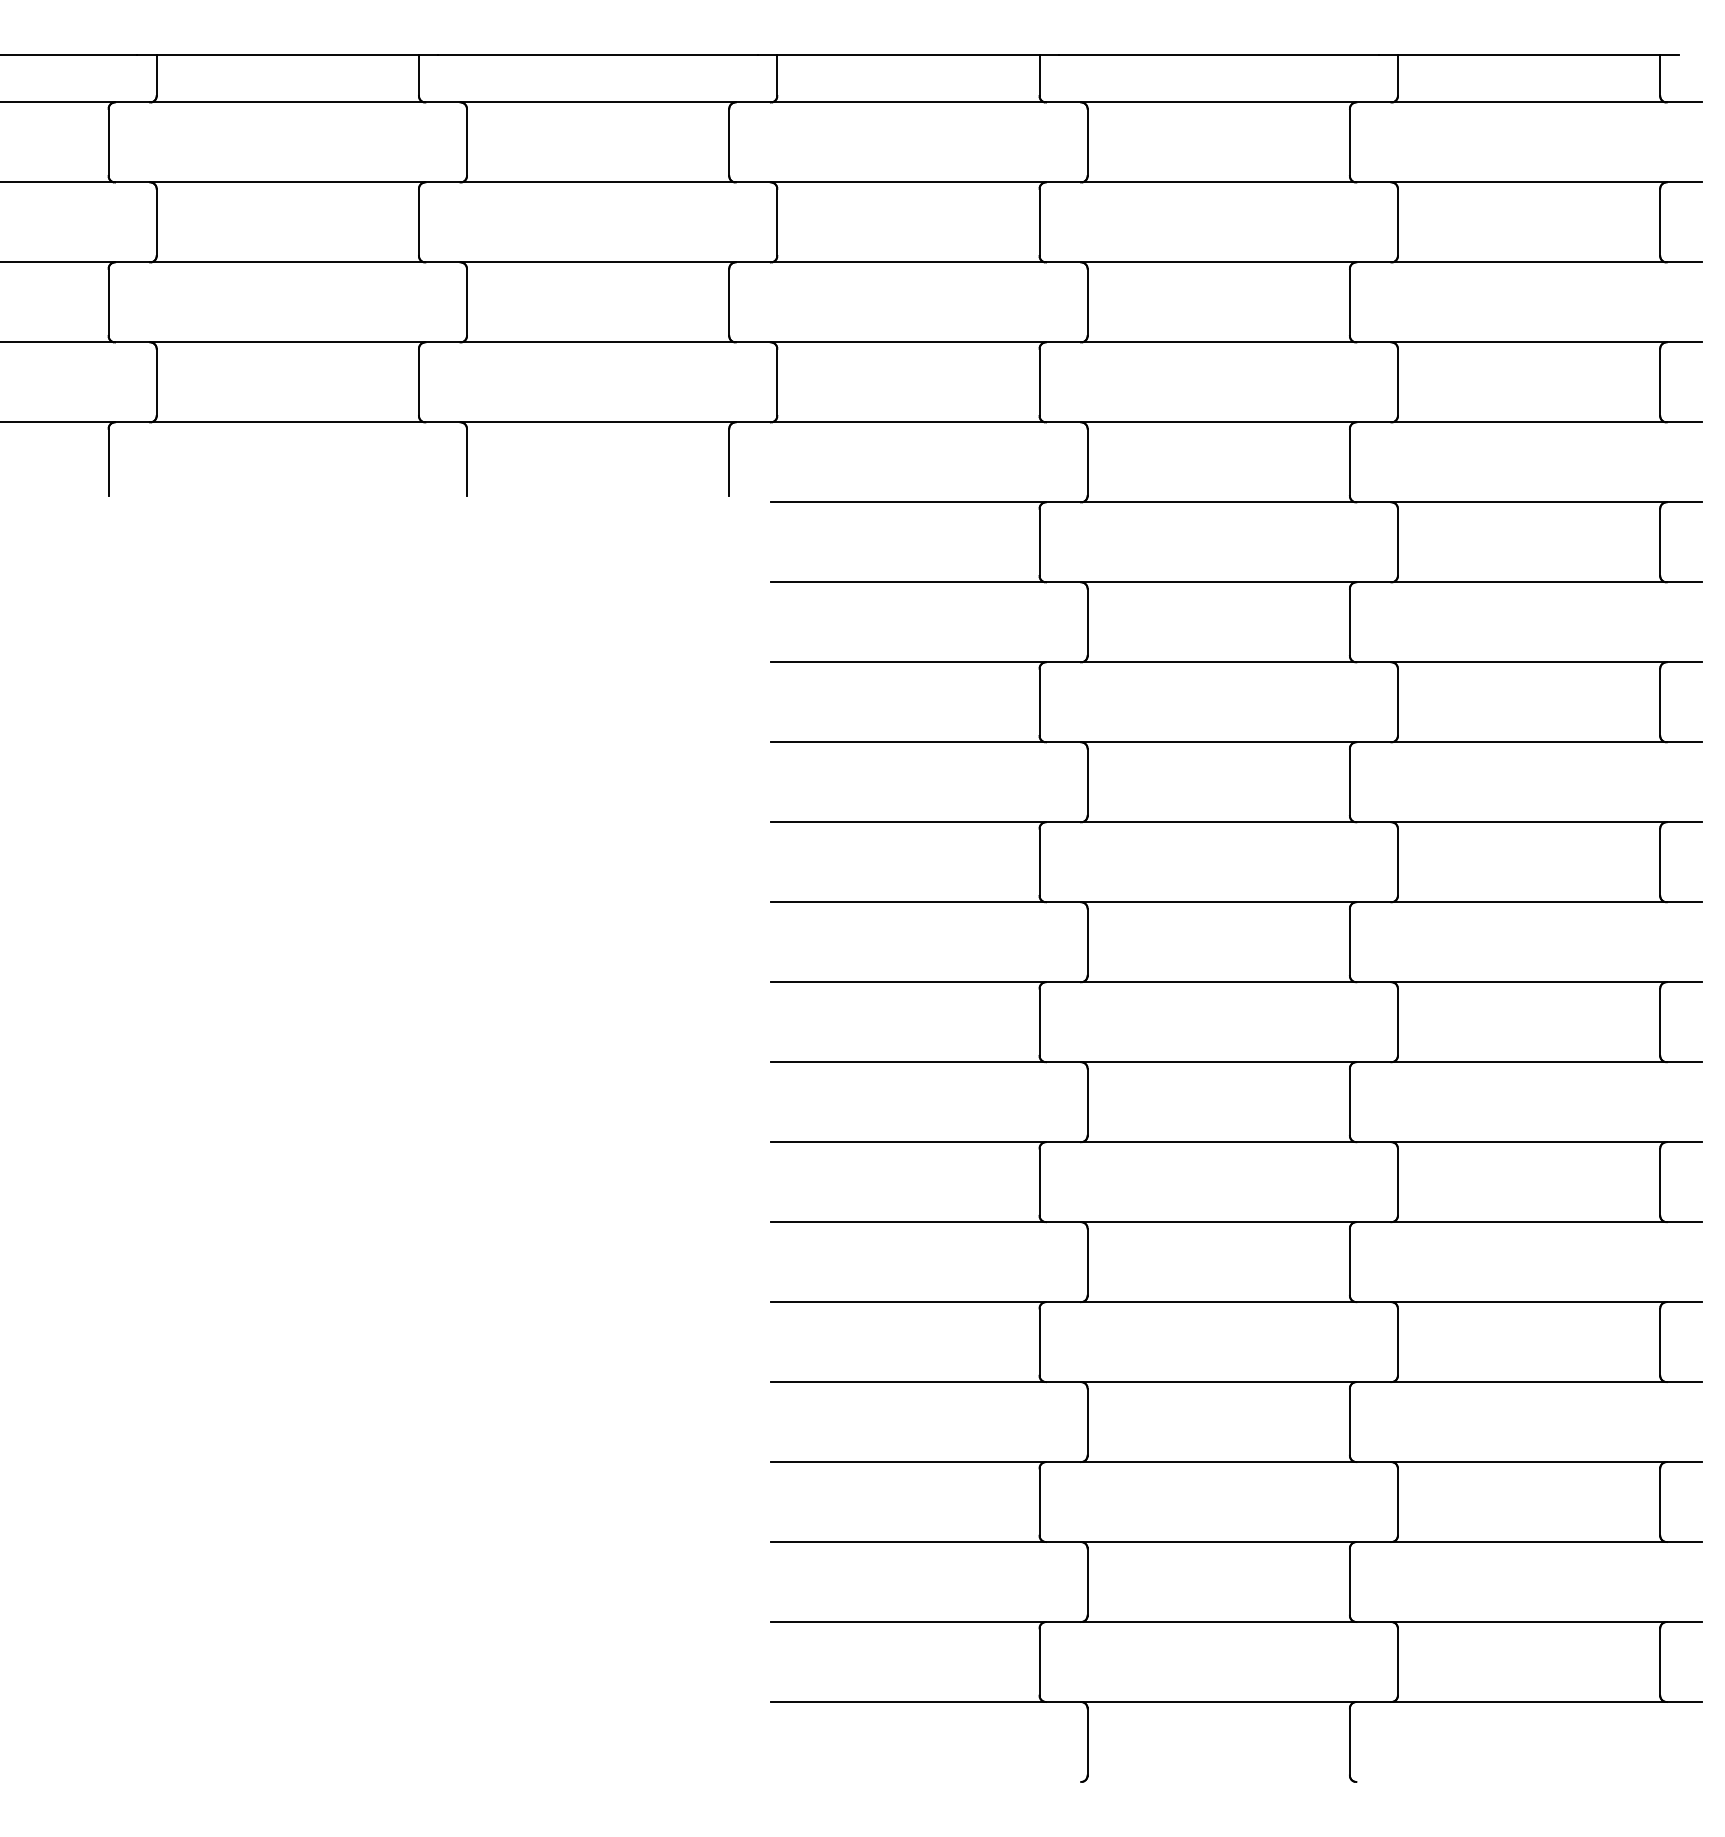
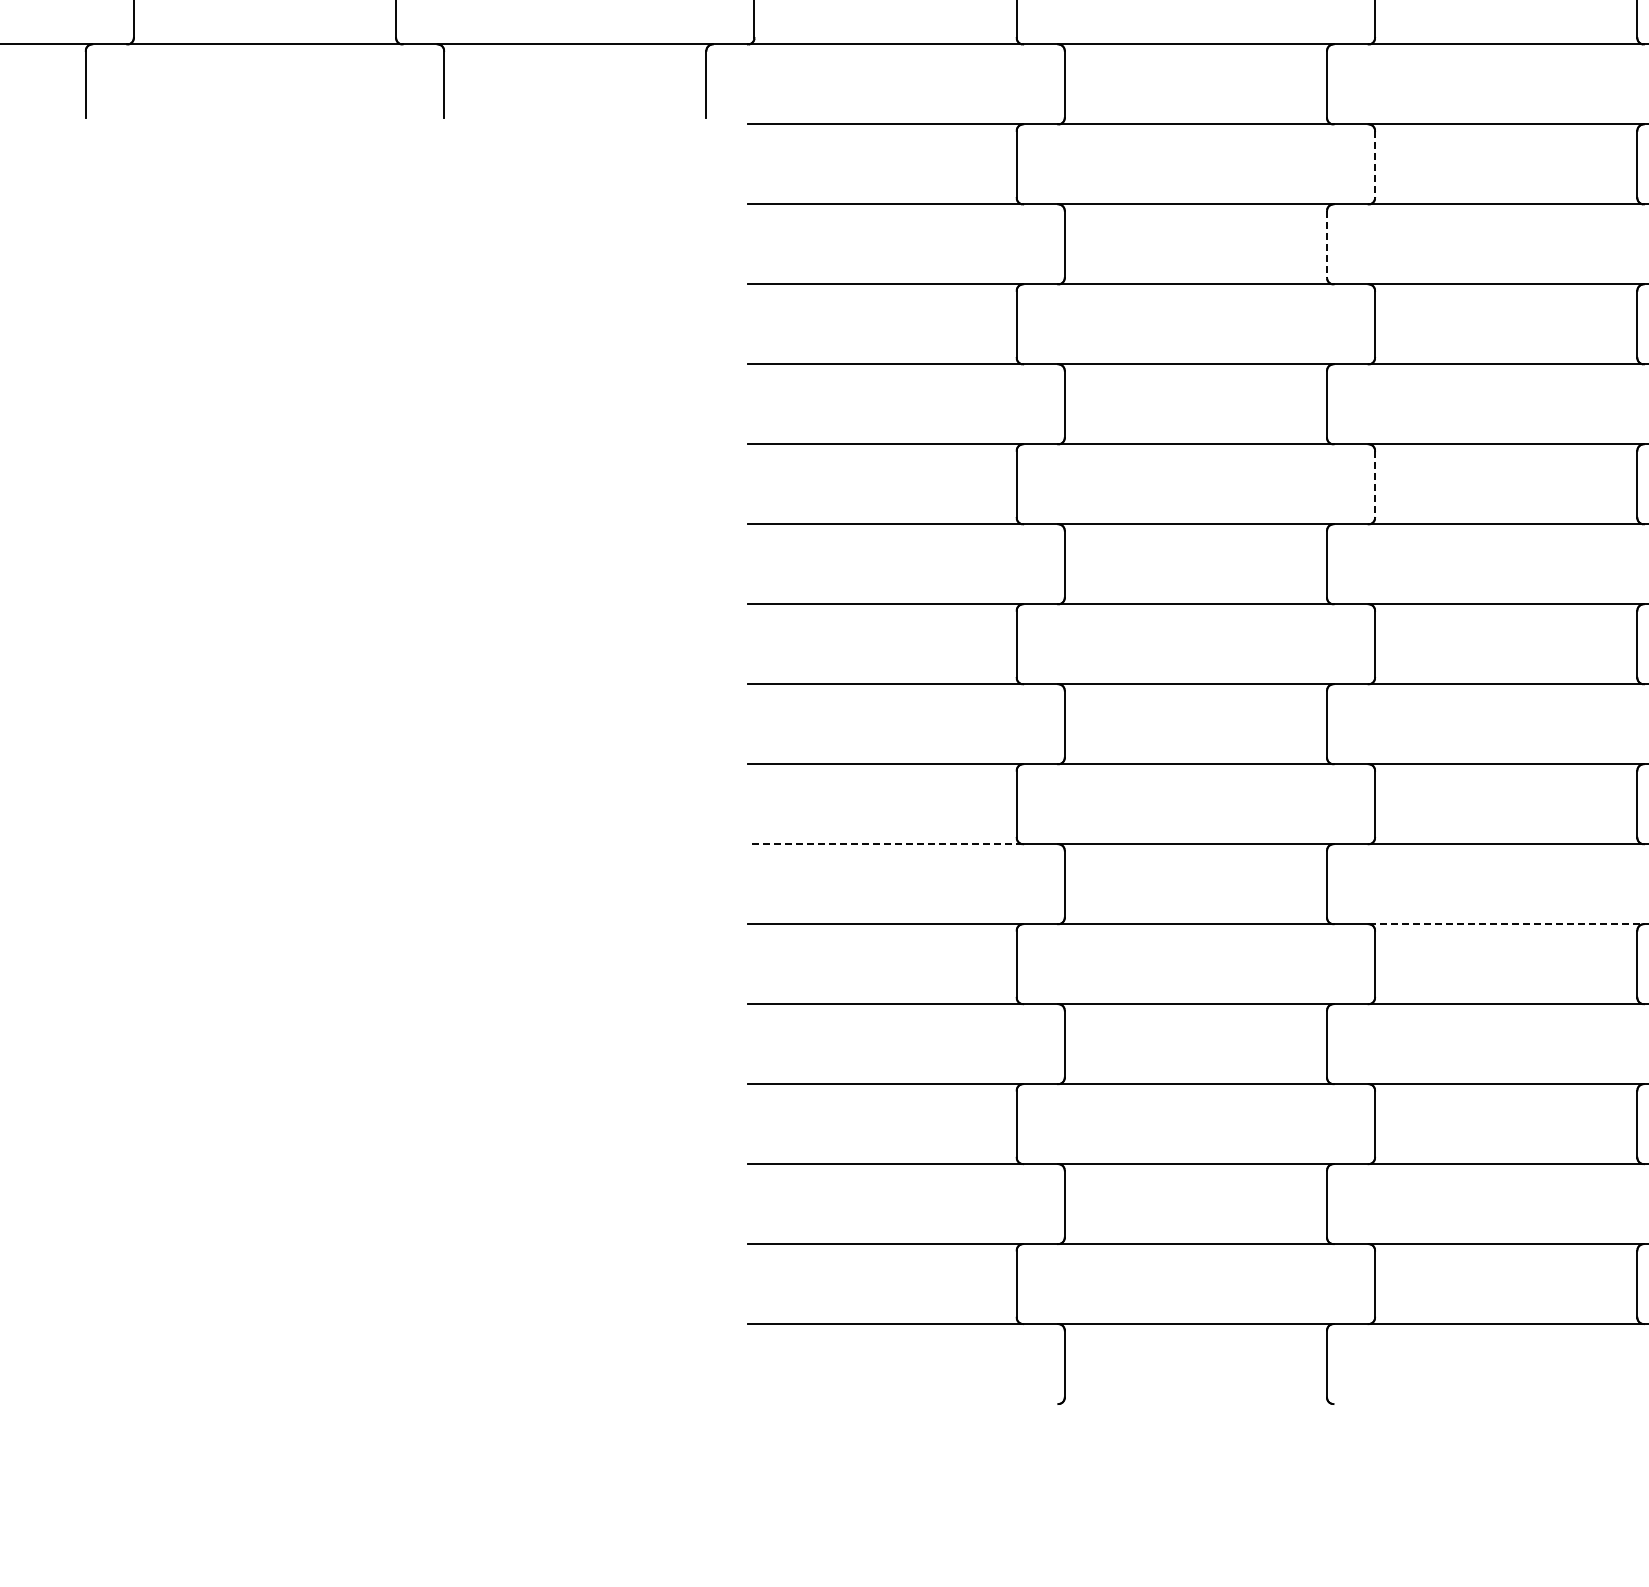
line: (1397, 542) -> (1374, 164), solid -> dashed
line: (1349, 622) -> (1326, 244), solid -> dashed
line: (1397, 862) -> (1374, 484), solid -> dashed
line: (908, 1222) -> (885, 844), solid -> dashed
line: (1529, 1302) -> (1506, 924), solid -> dashed

